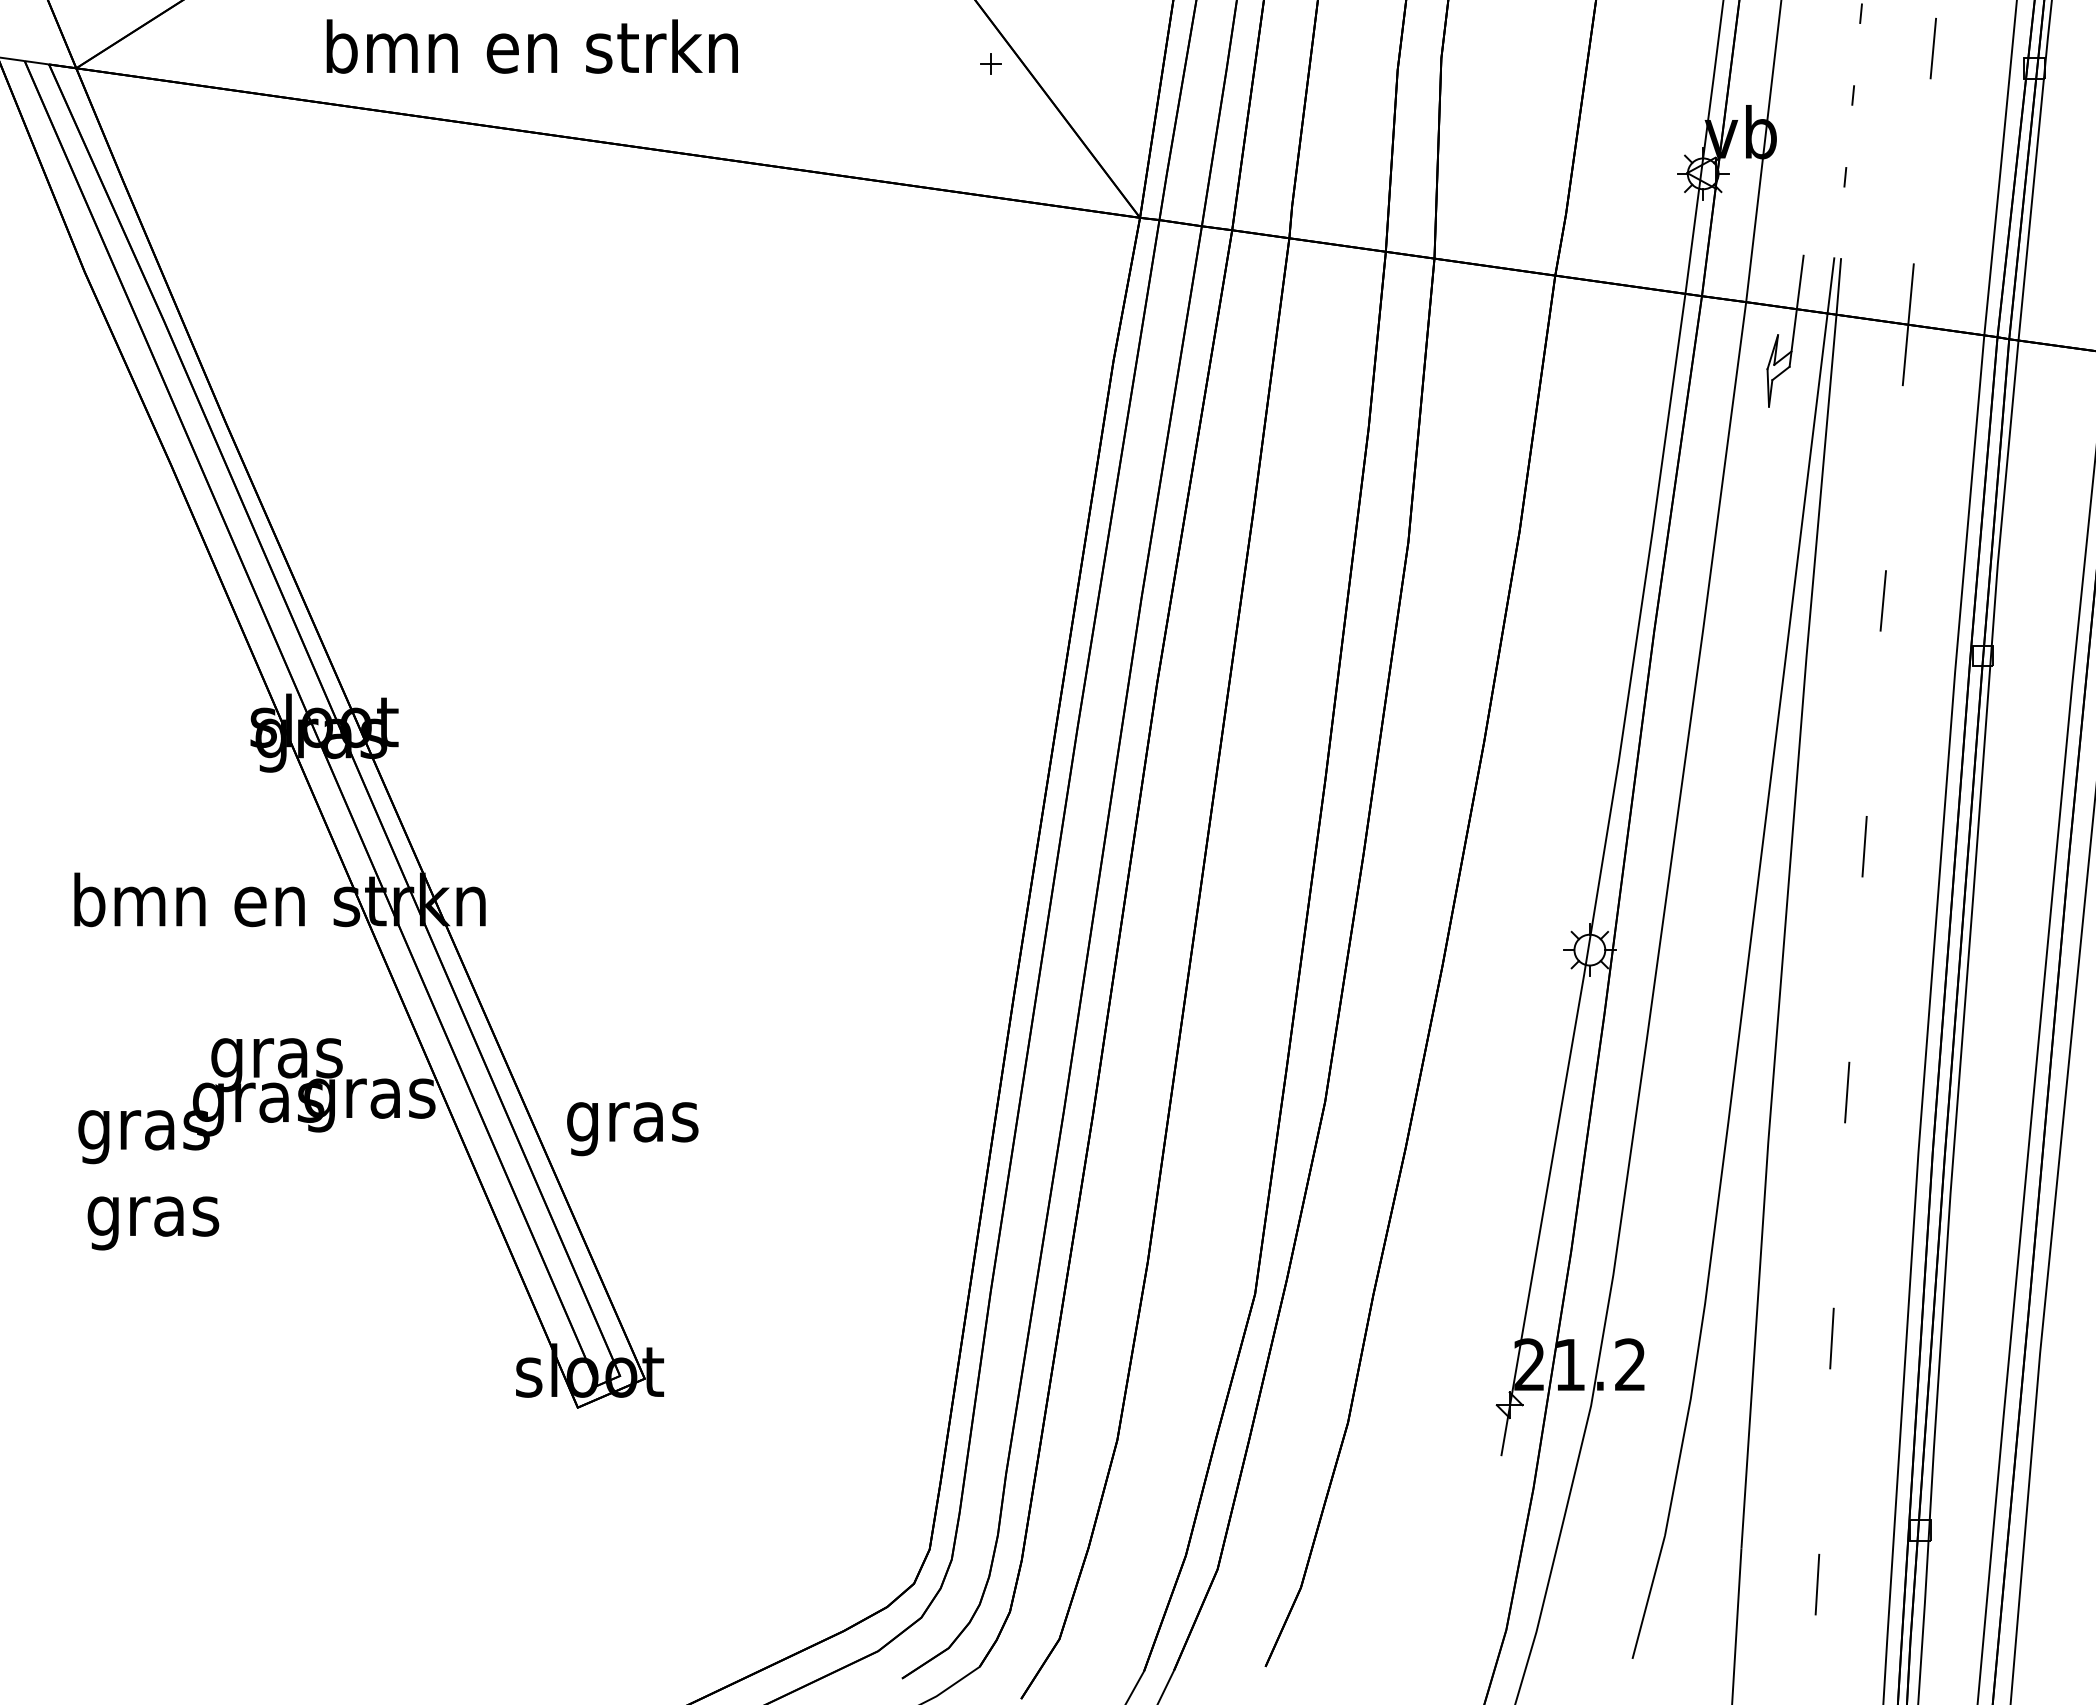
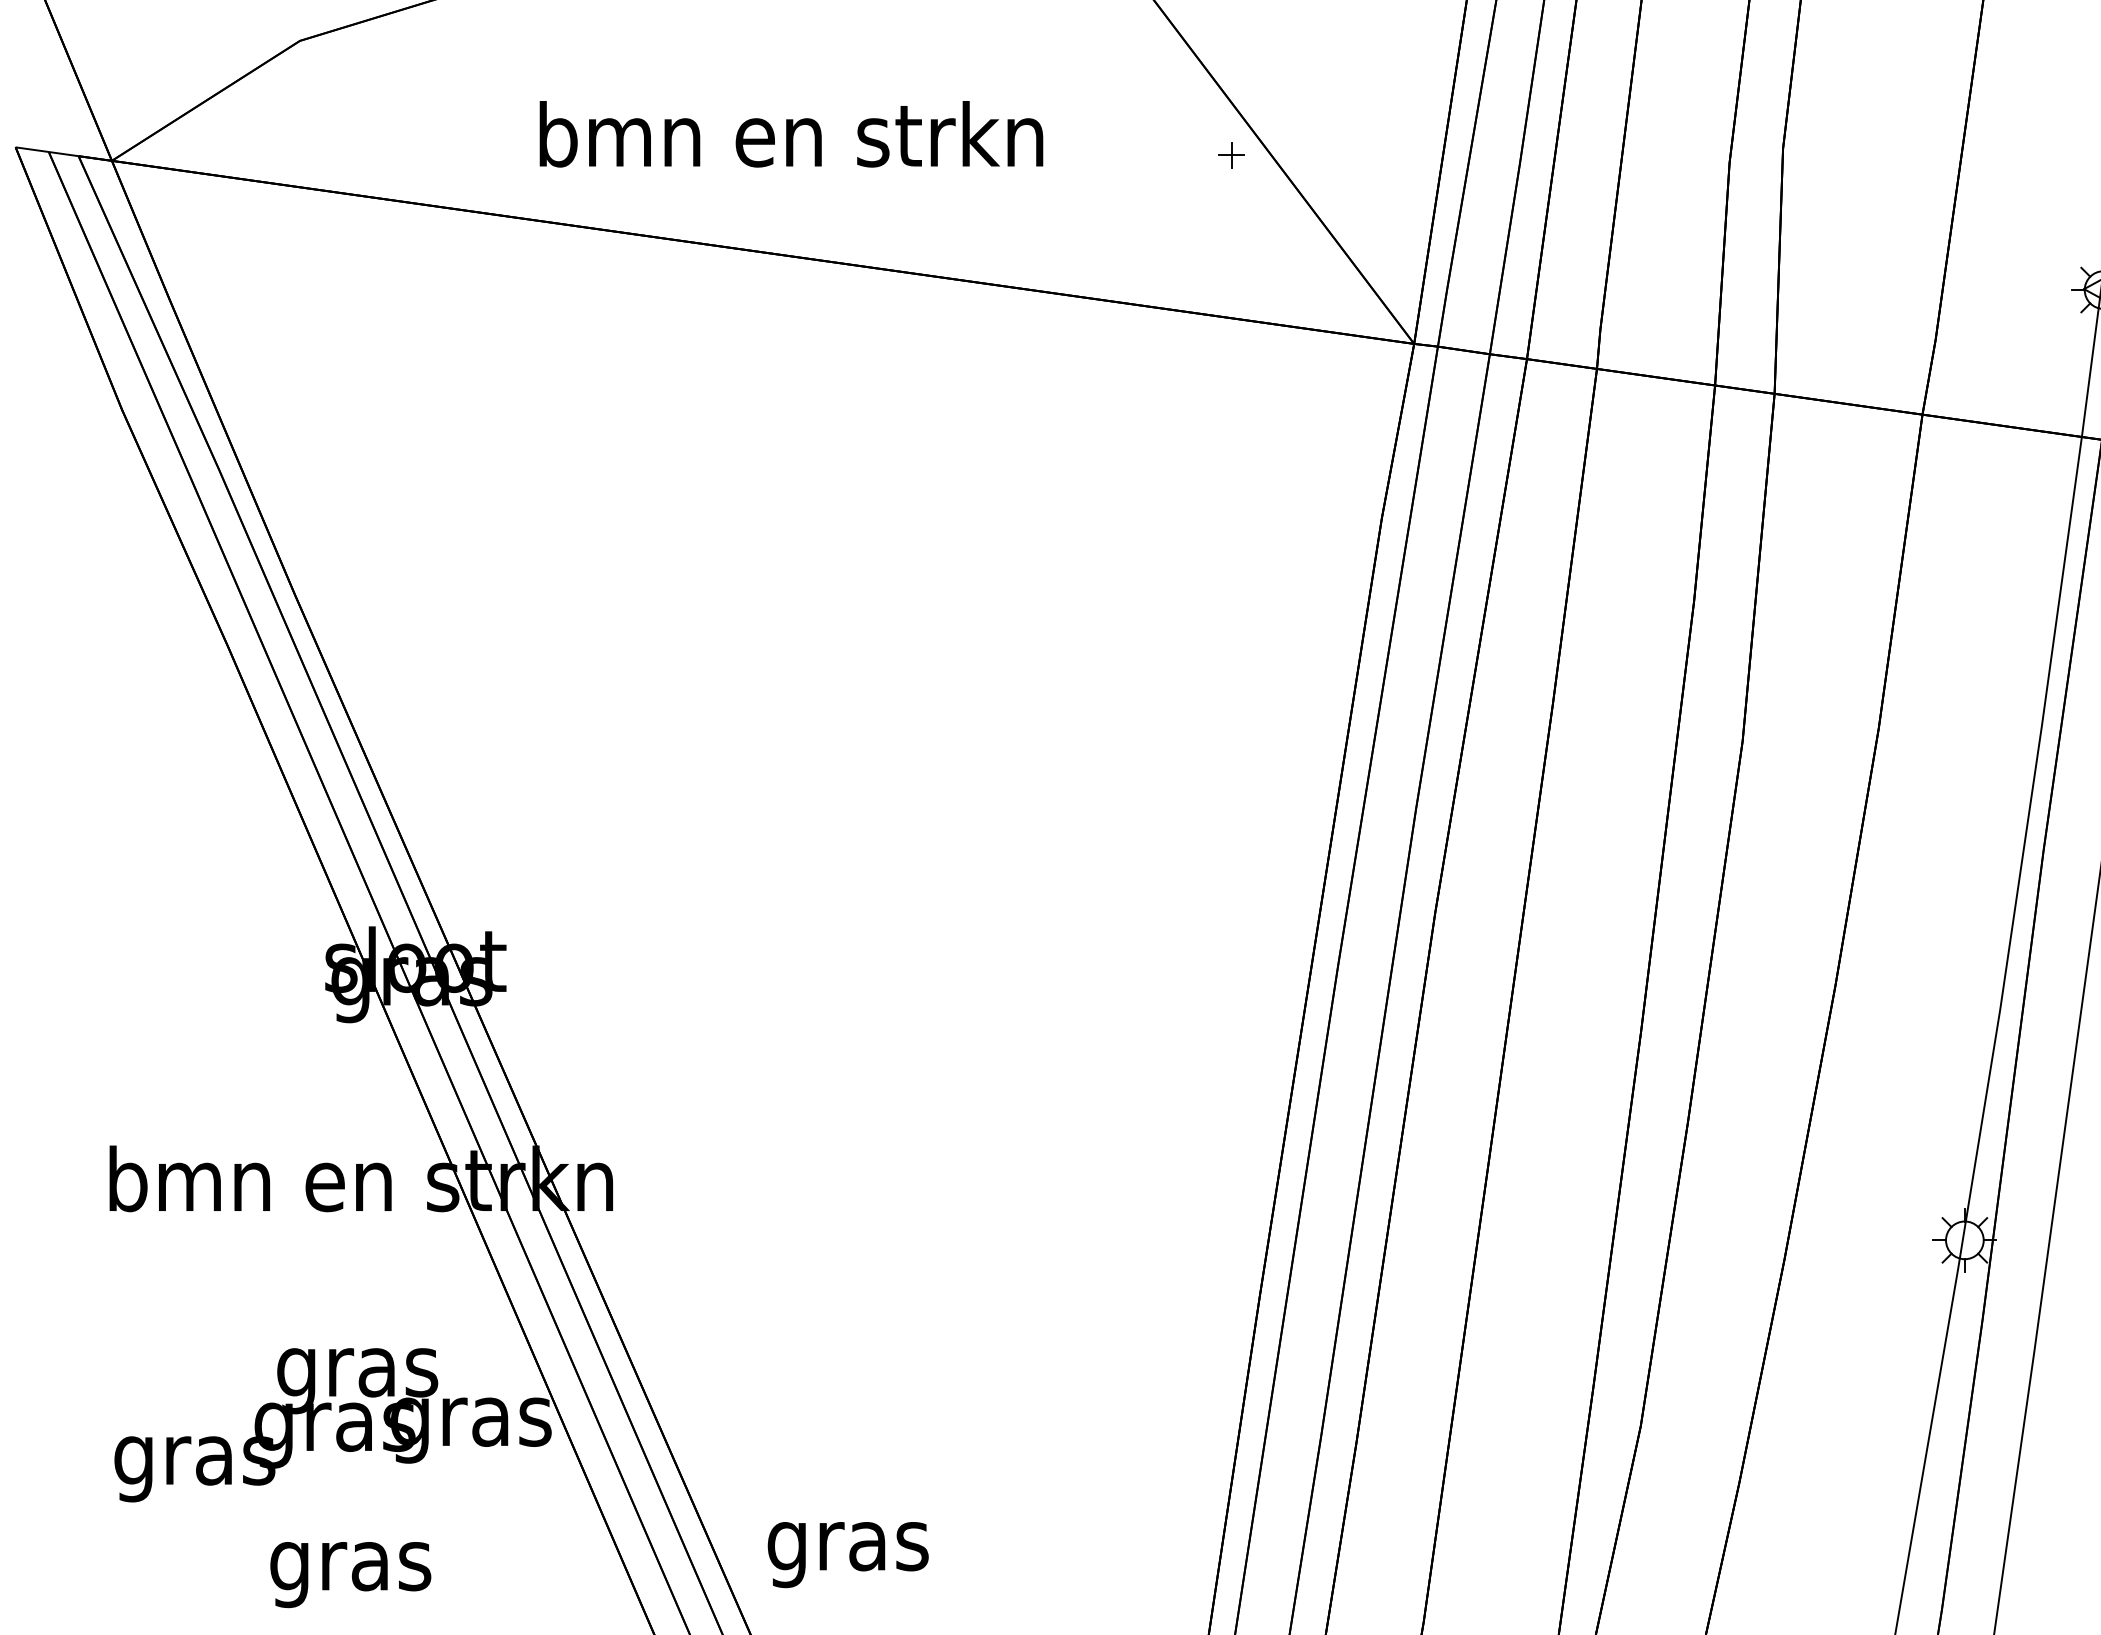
text: (531, 46) -> (790, 134), moved
text: (632, 1129) -> (847, 1555), moved
text: (153, 1223) -> (350, 1575), moved

